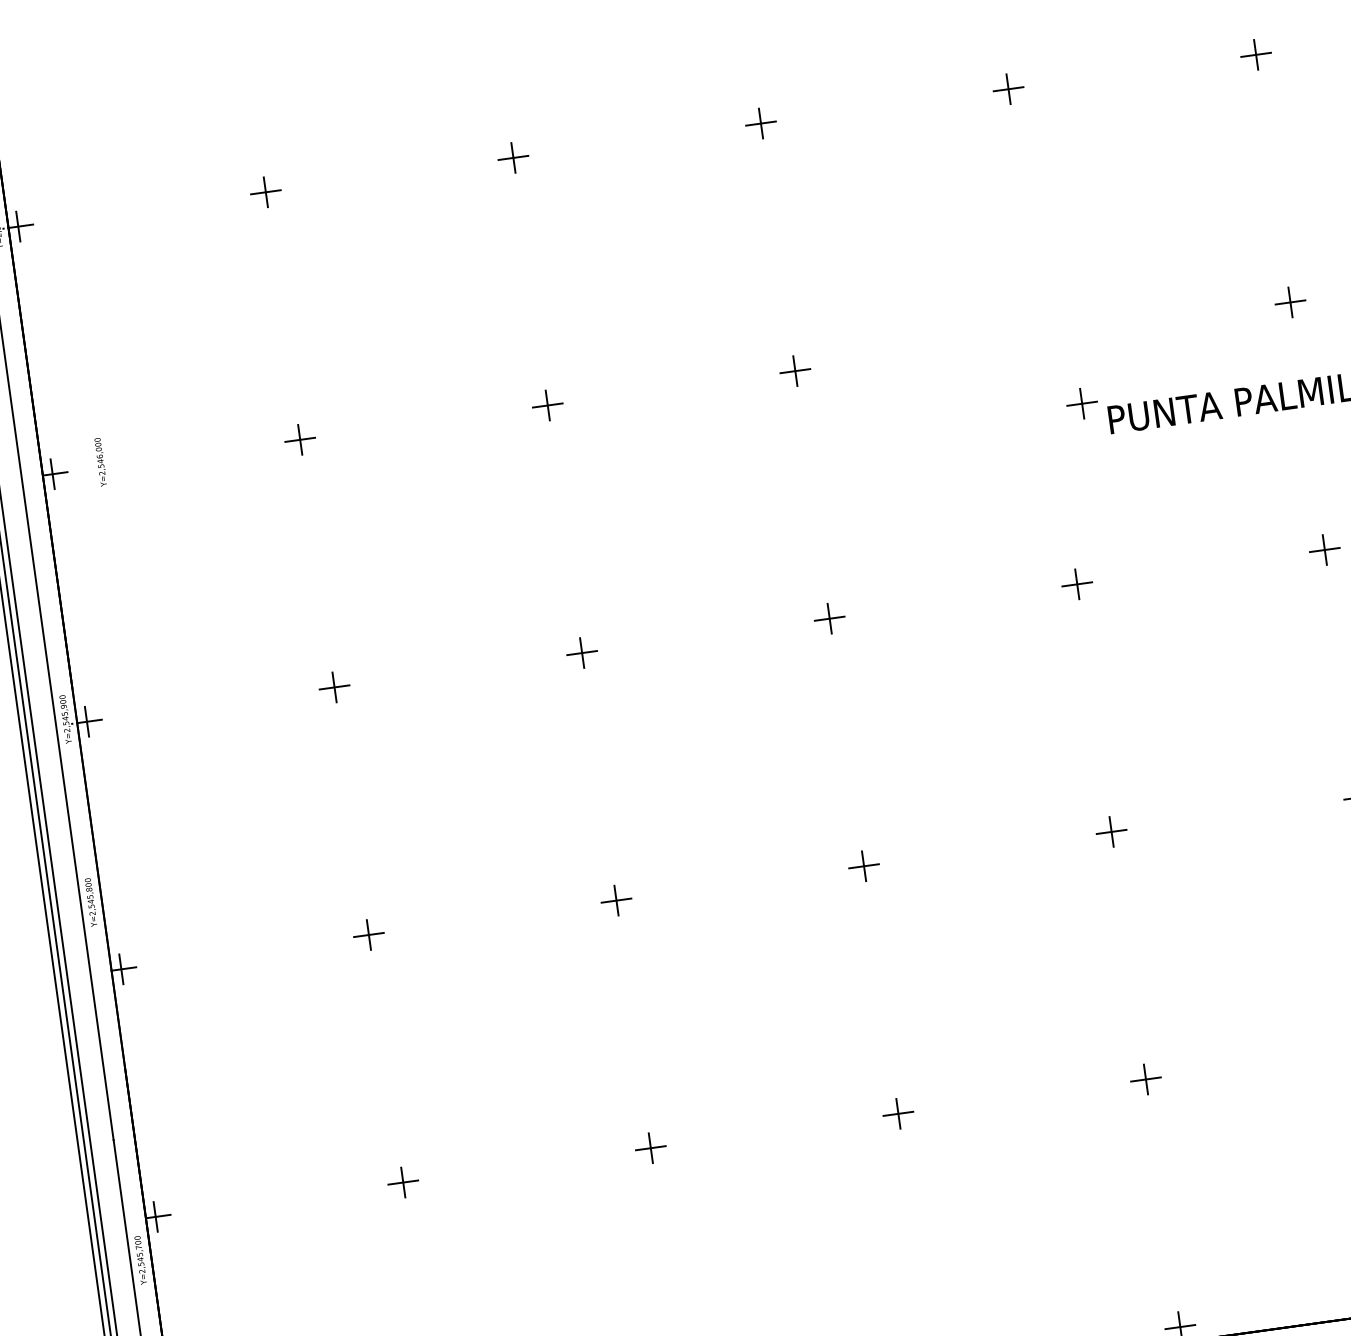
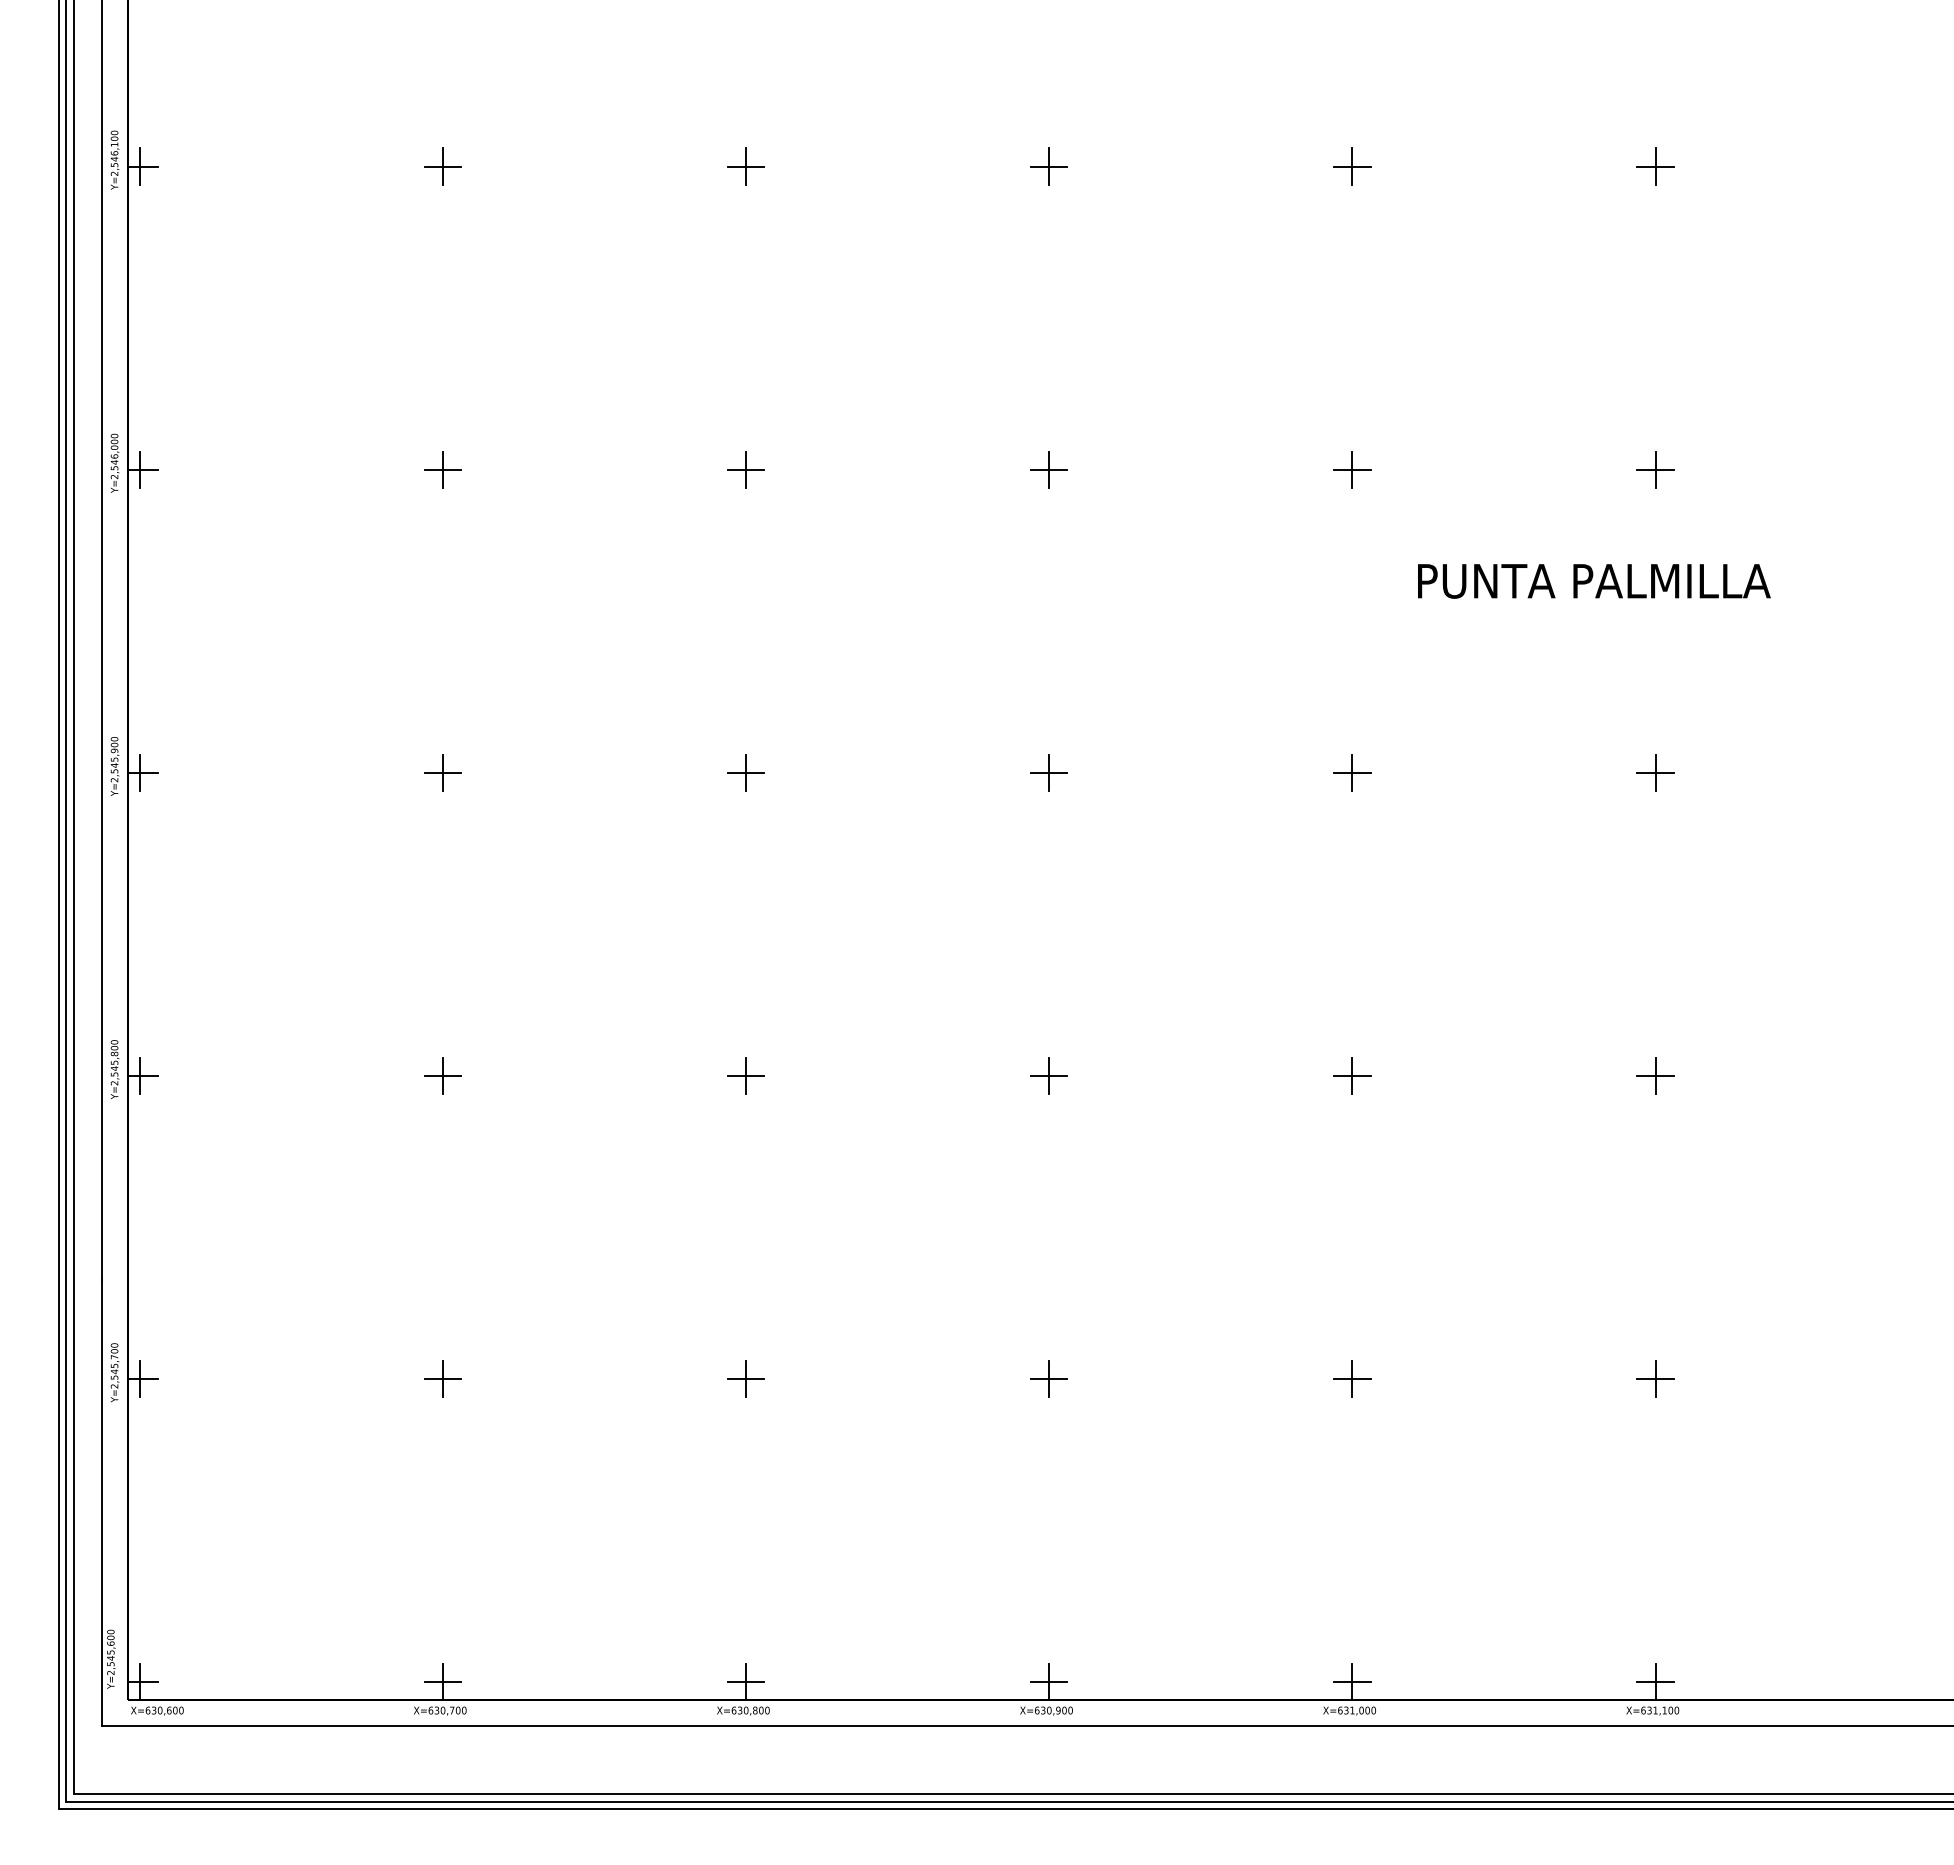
part: (1082, 403) -> (1352, 469), moved
text: (100, 461) -> (114, 462), moved
text: (90, 902) -> (114, 1069), moved
text: (140, 1260) -> (114, 1372), moved

